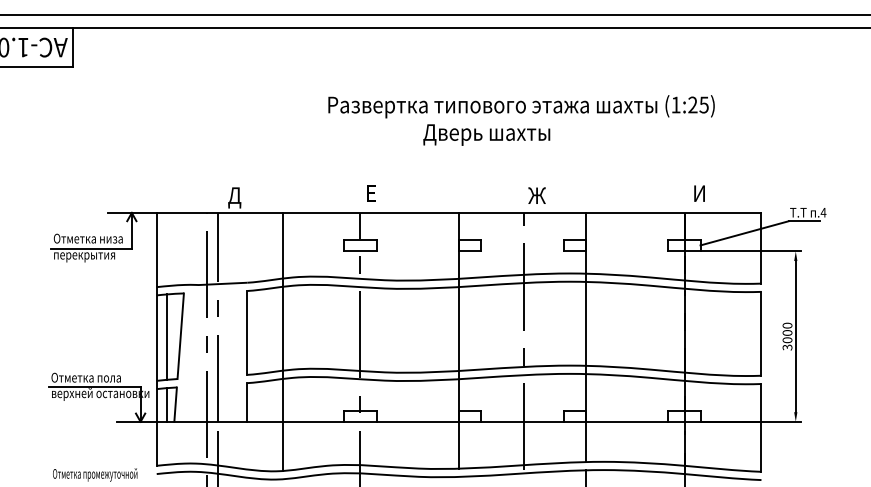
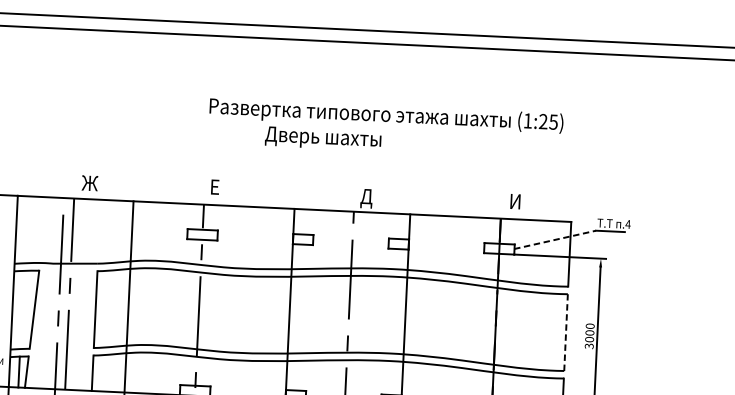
text: (521, 106) -> (386, 115), moved
text: (234, 197) -> (89, 185), Д -> Ж
text: (536, 197) -> (366, 198), Ж -> Д
line: (744, 233) -> (554, 240), solid -> dashed
line: (761, 333) -> (566, 332), solid -> dashed
line: (167, 336) -> (22, 309), removed

